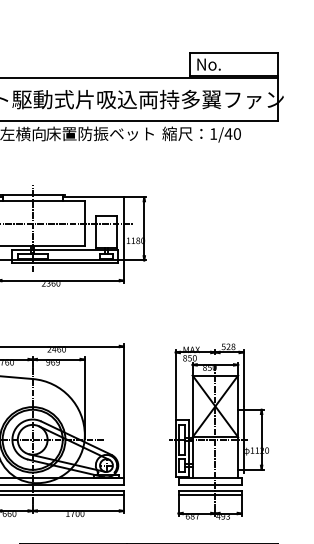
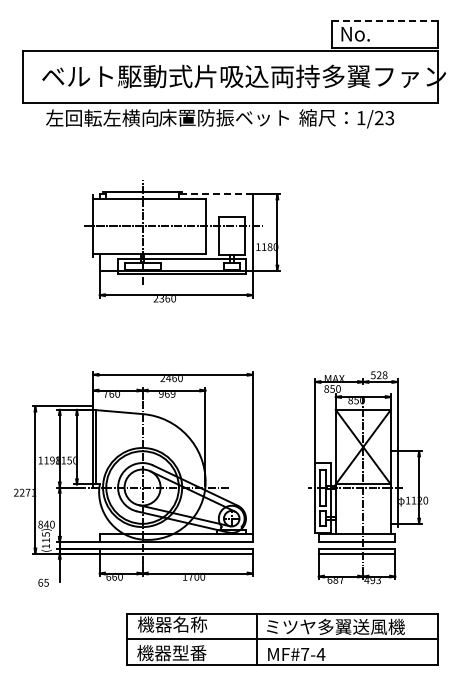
line: (233, 53) -> (385, 20), solid -> dashed
text: (232, 134) -> (384, 118), 1/40 -> 1/23
line: (93, 197) -> (215, 194), solid -> dashed

